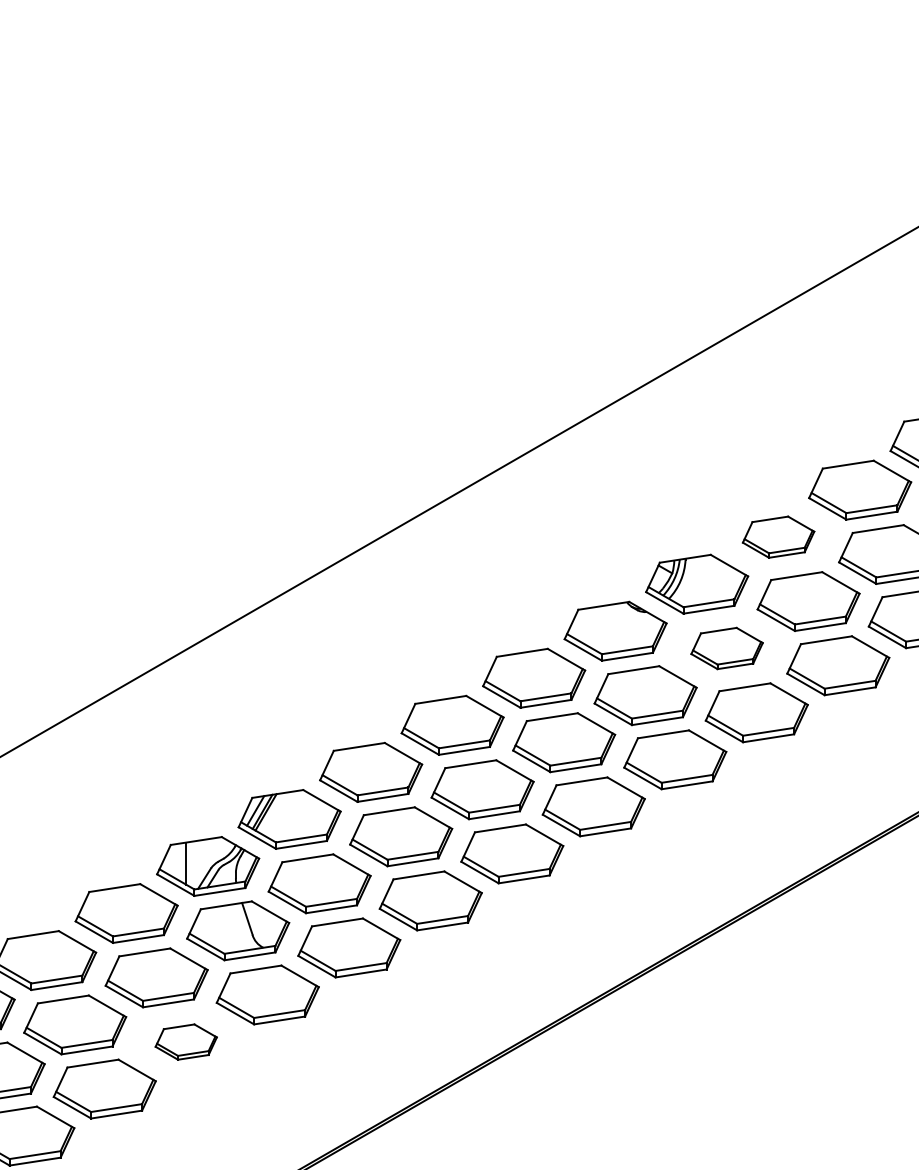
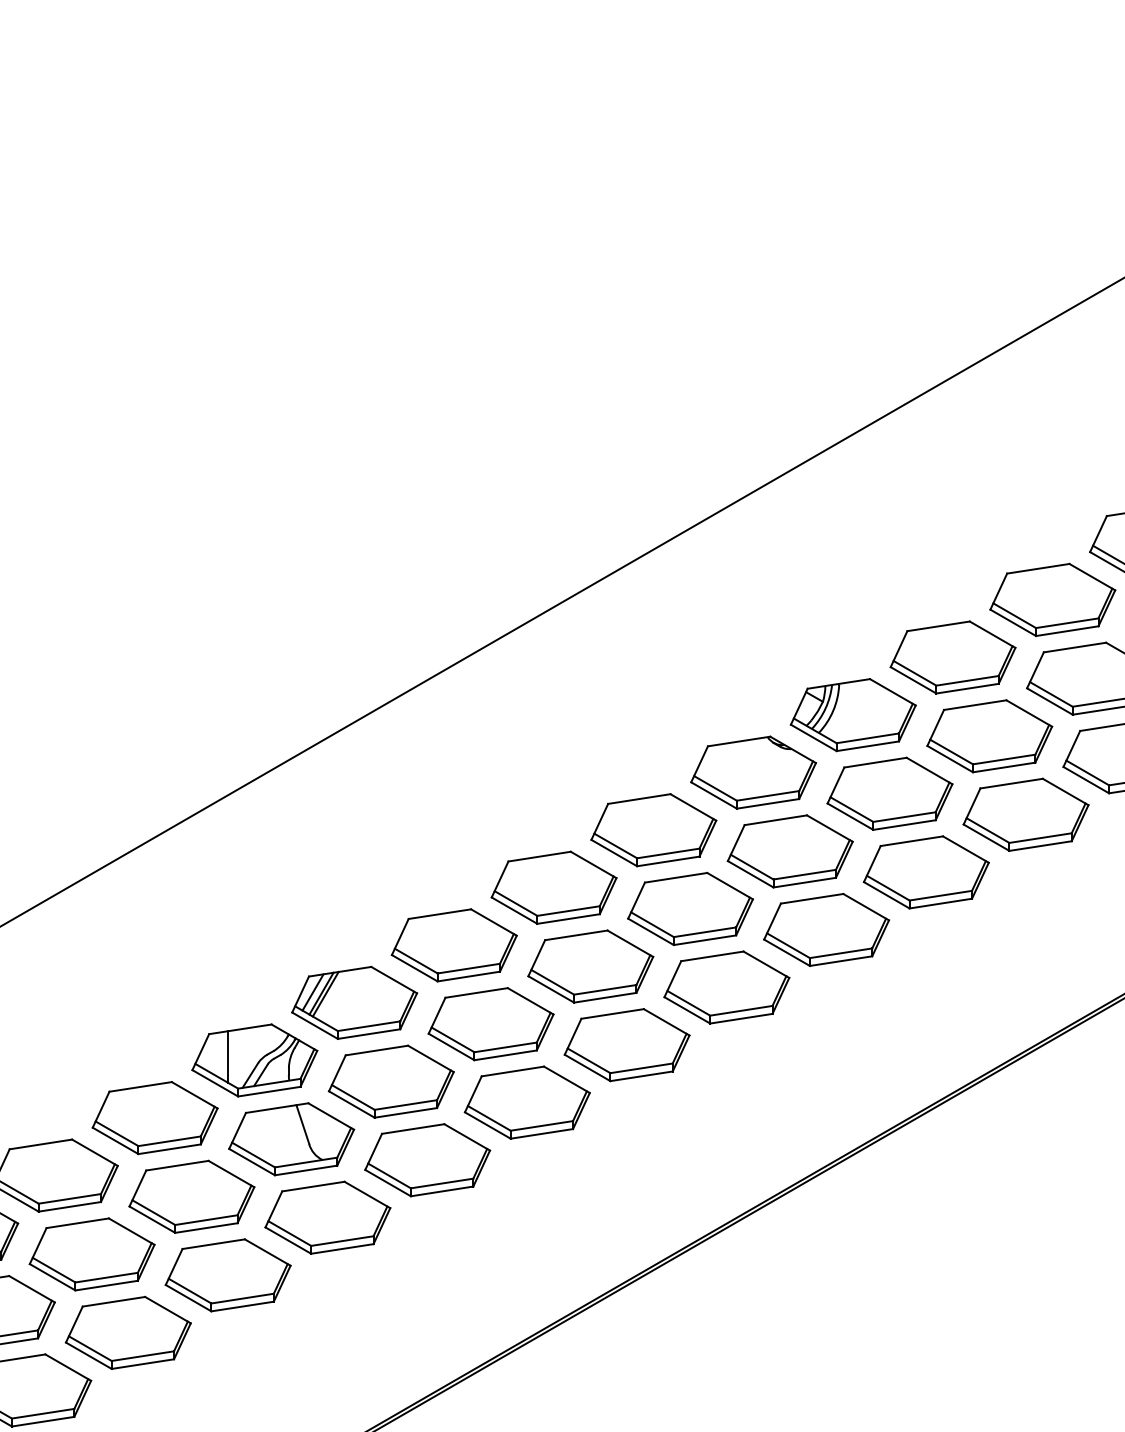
part: (778, 537) -> (952, 657), size x1.43
part: (726, 648) -> (889, 793), size x1.43
part: (185, 1042) -> (227, 1275), size x1.67

